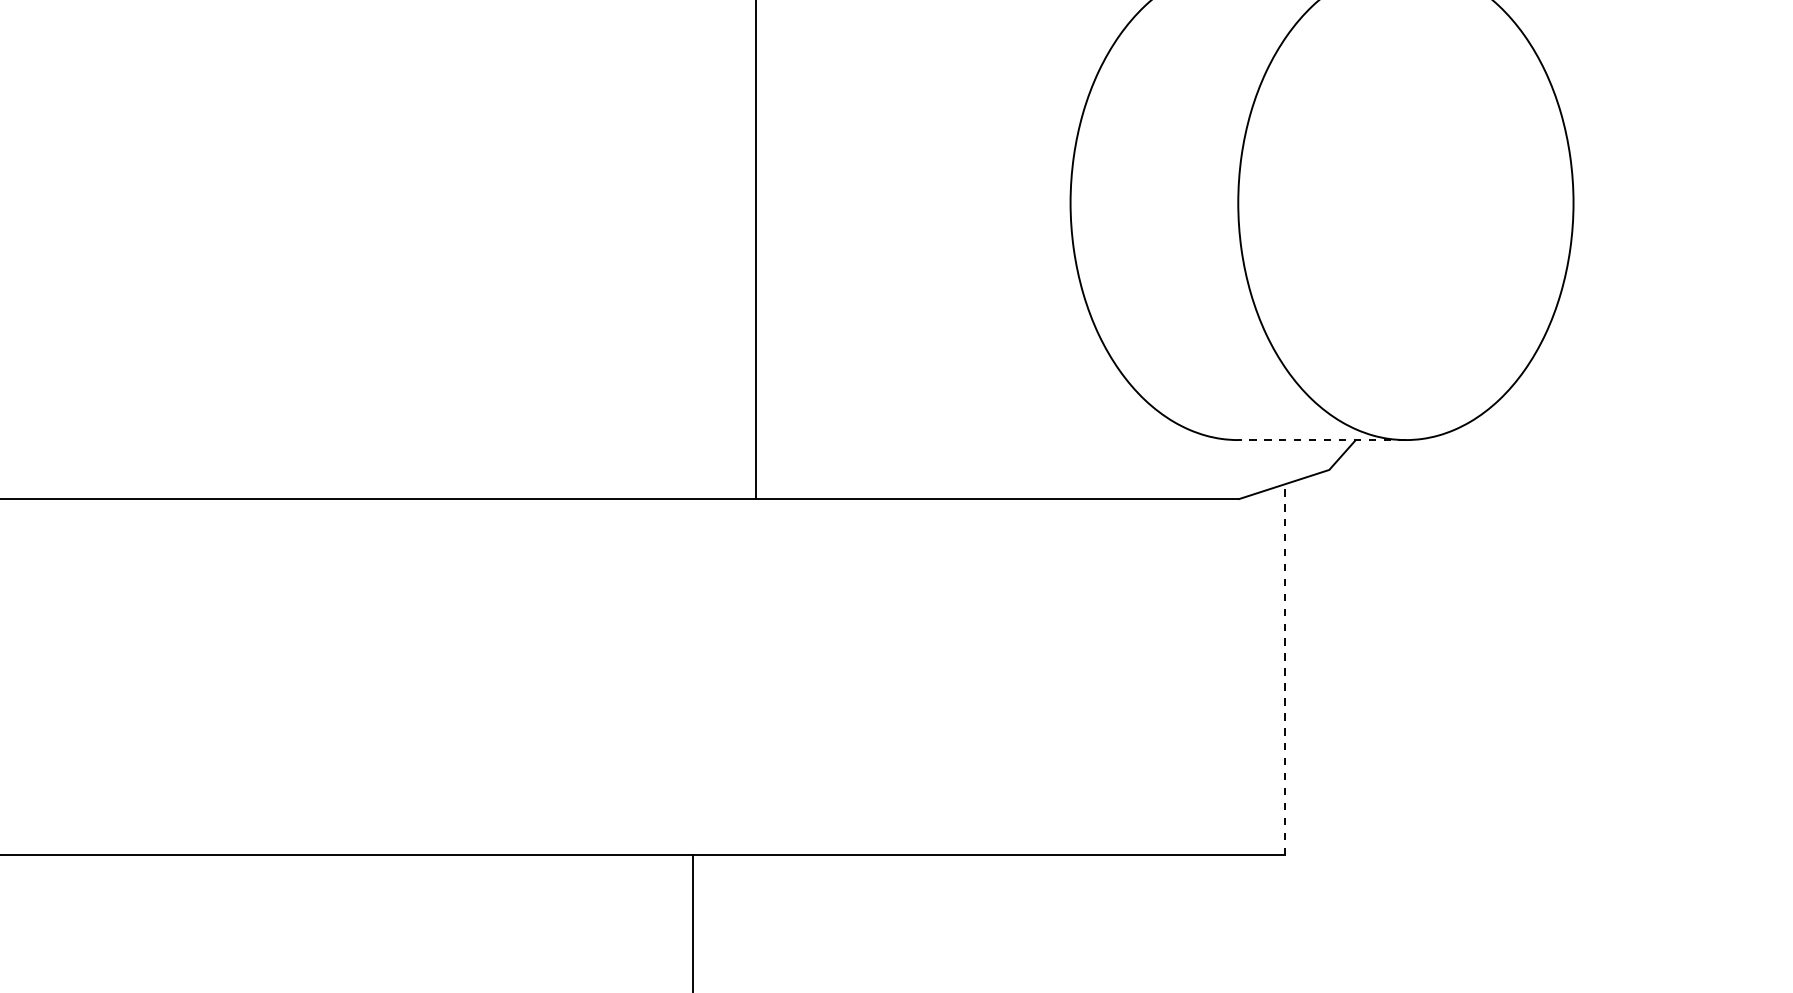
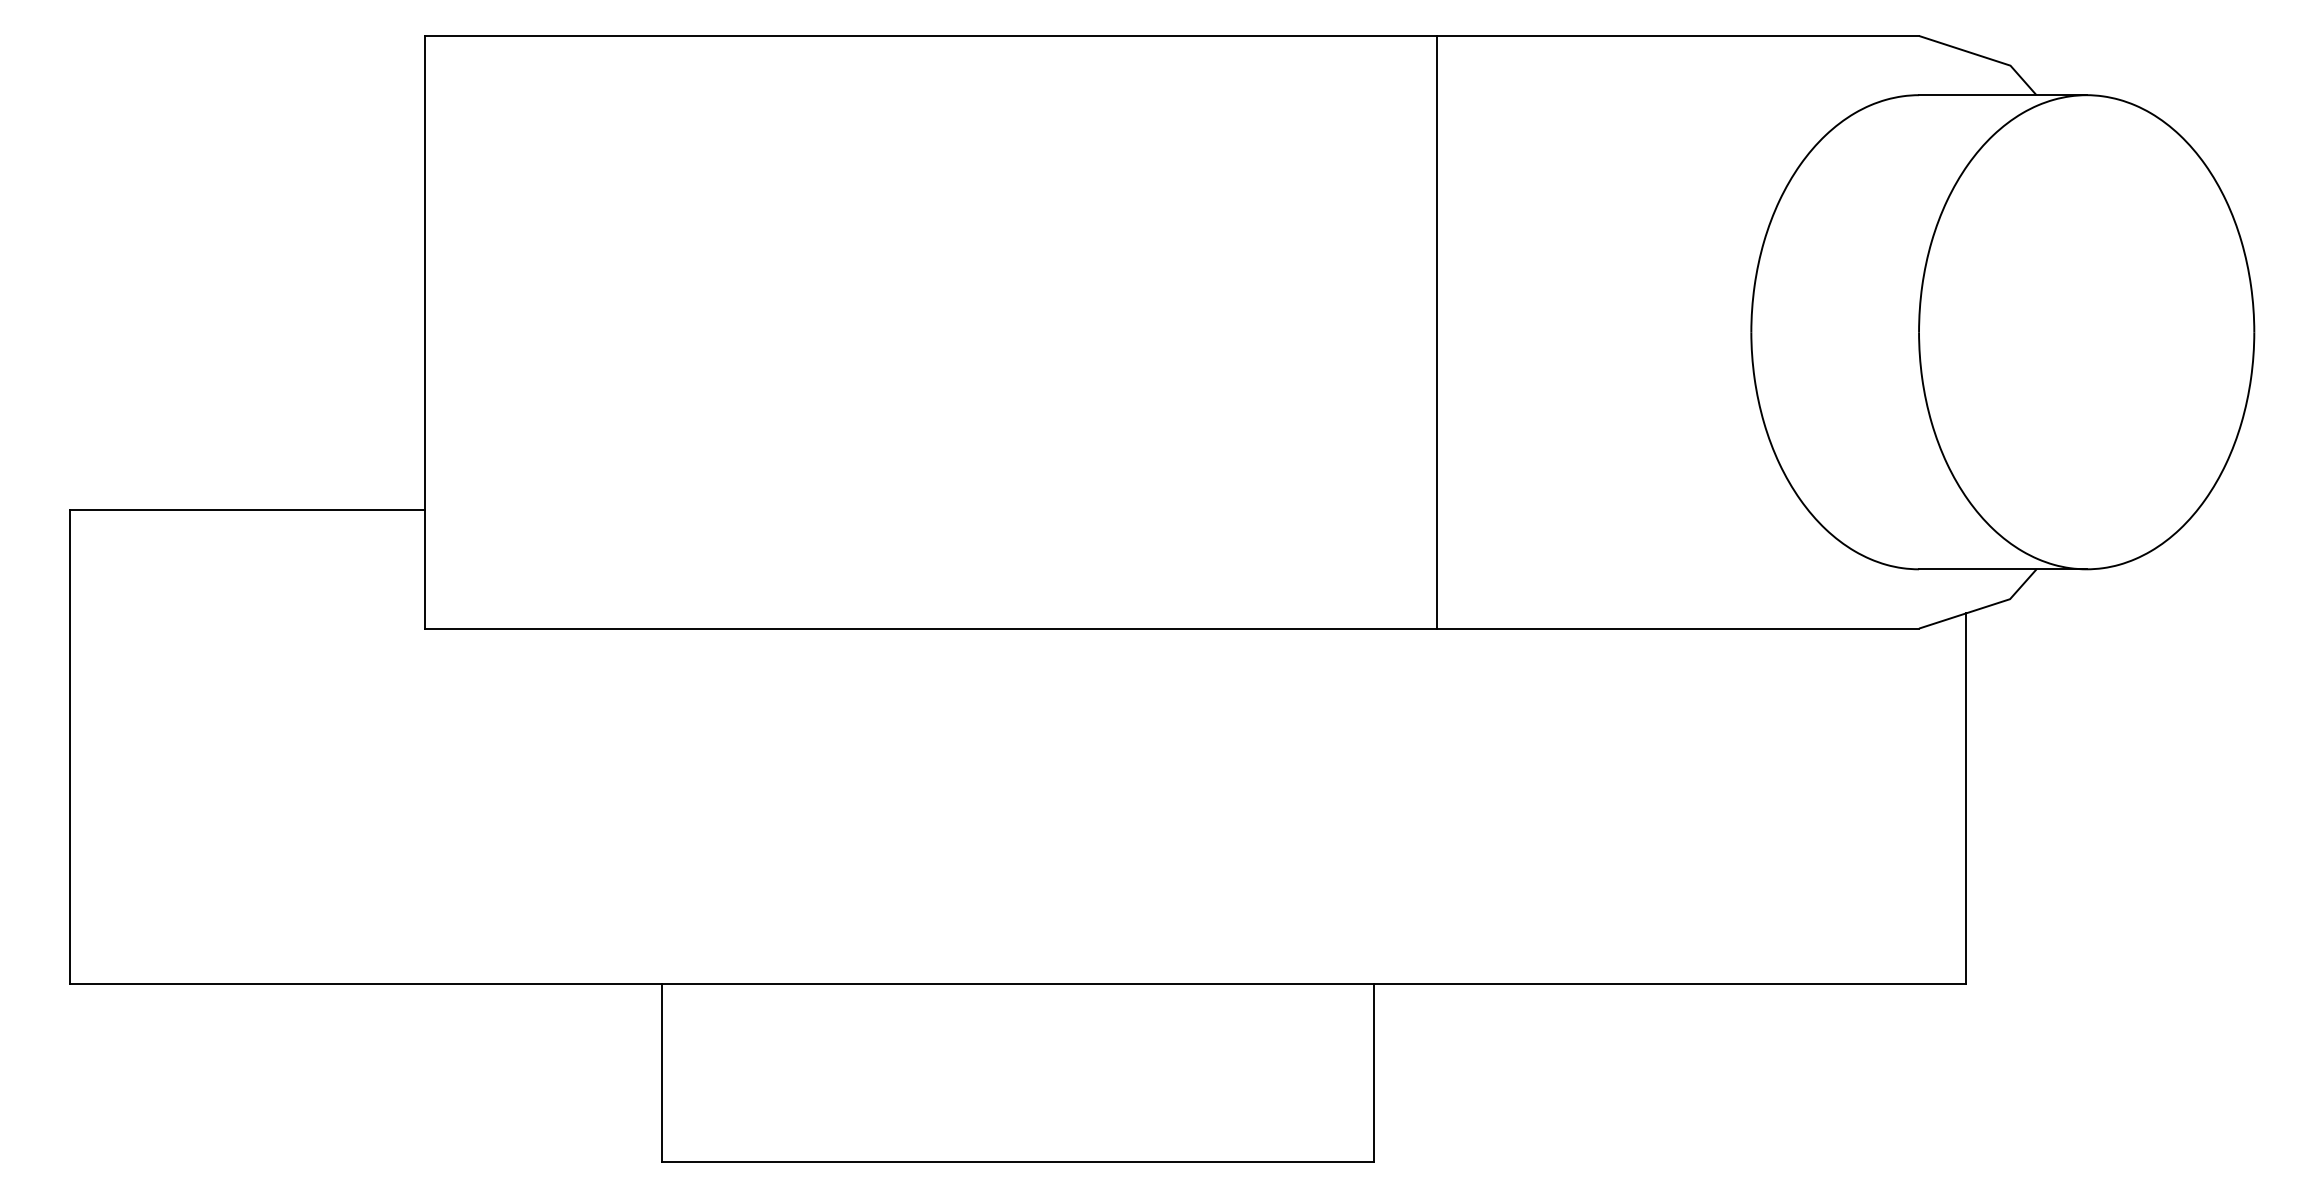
line: (1321, 440) -> (2002, 569), dashed -> solid
line: (1285, 669) -> (1966, 798), dashed -> solid

